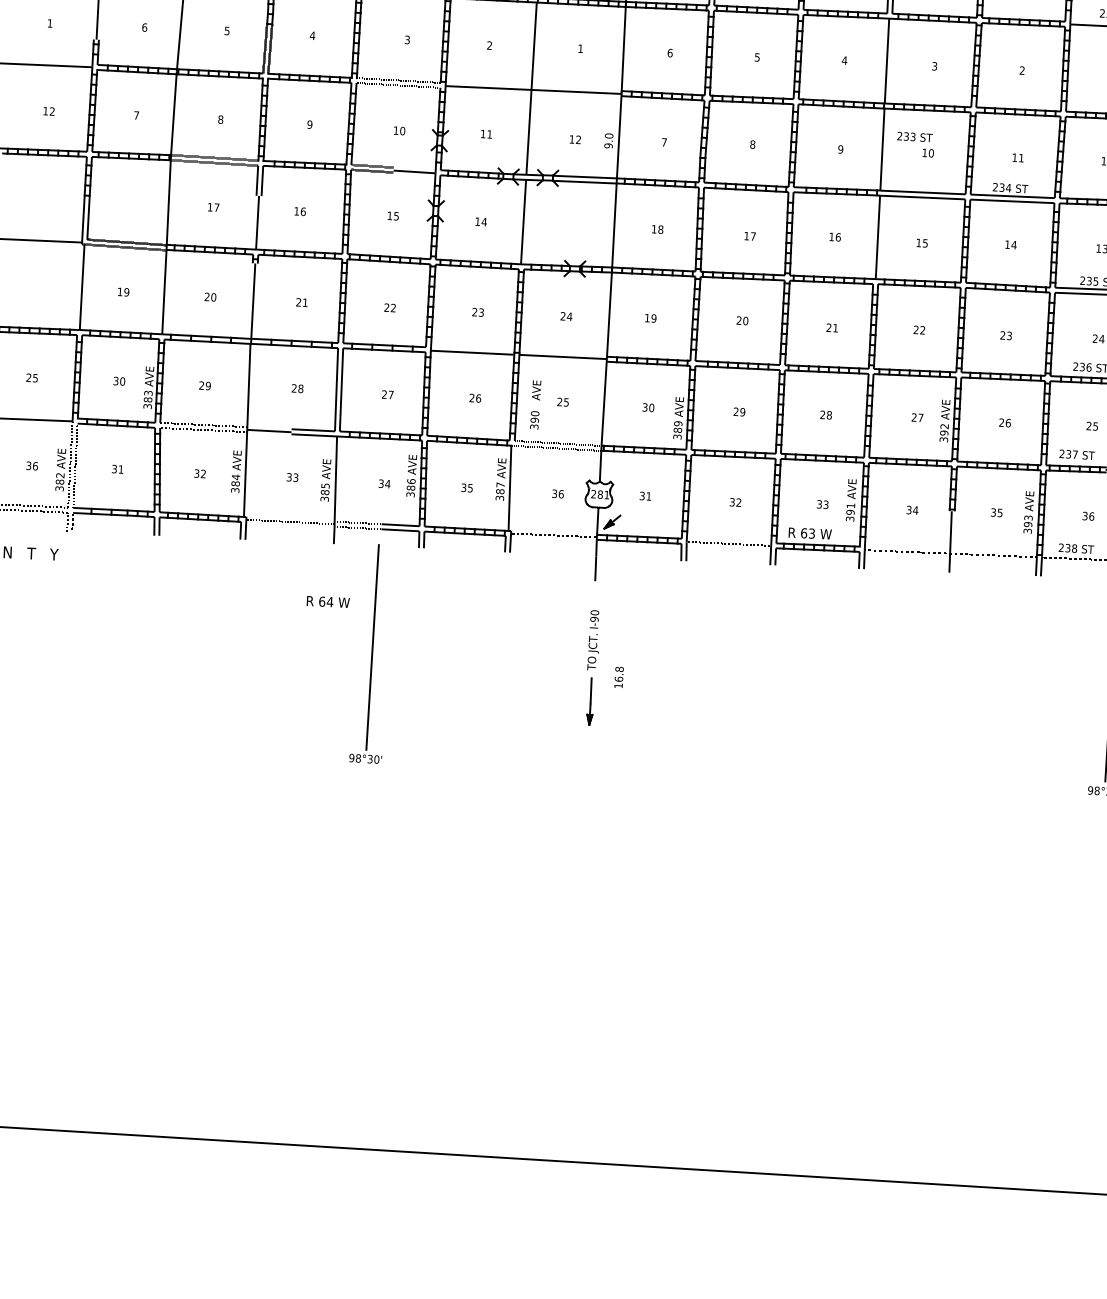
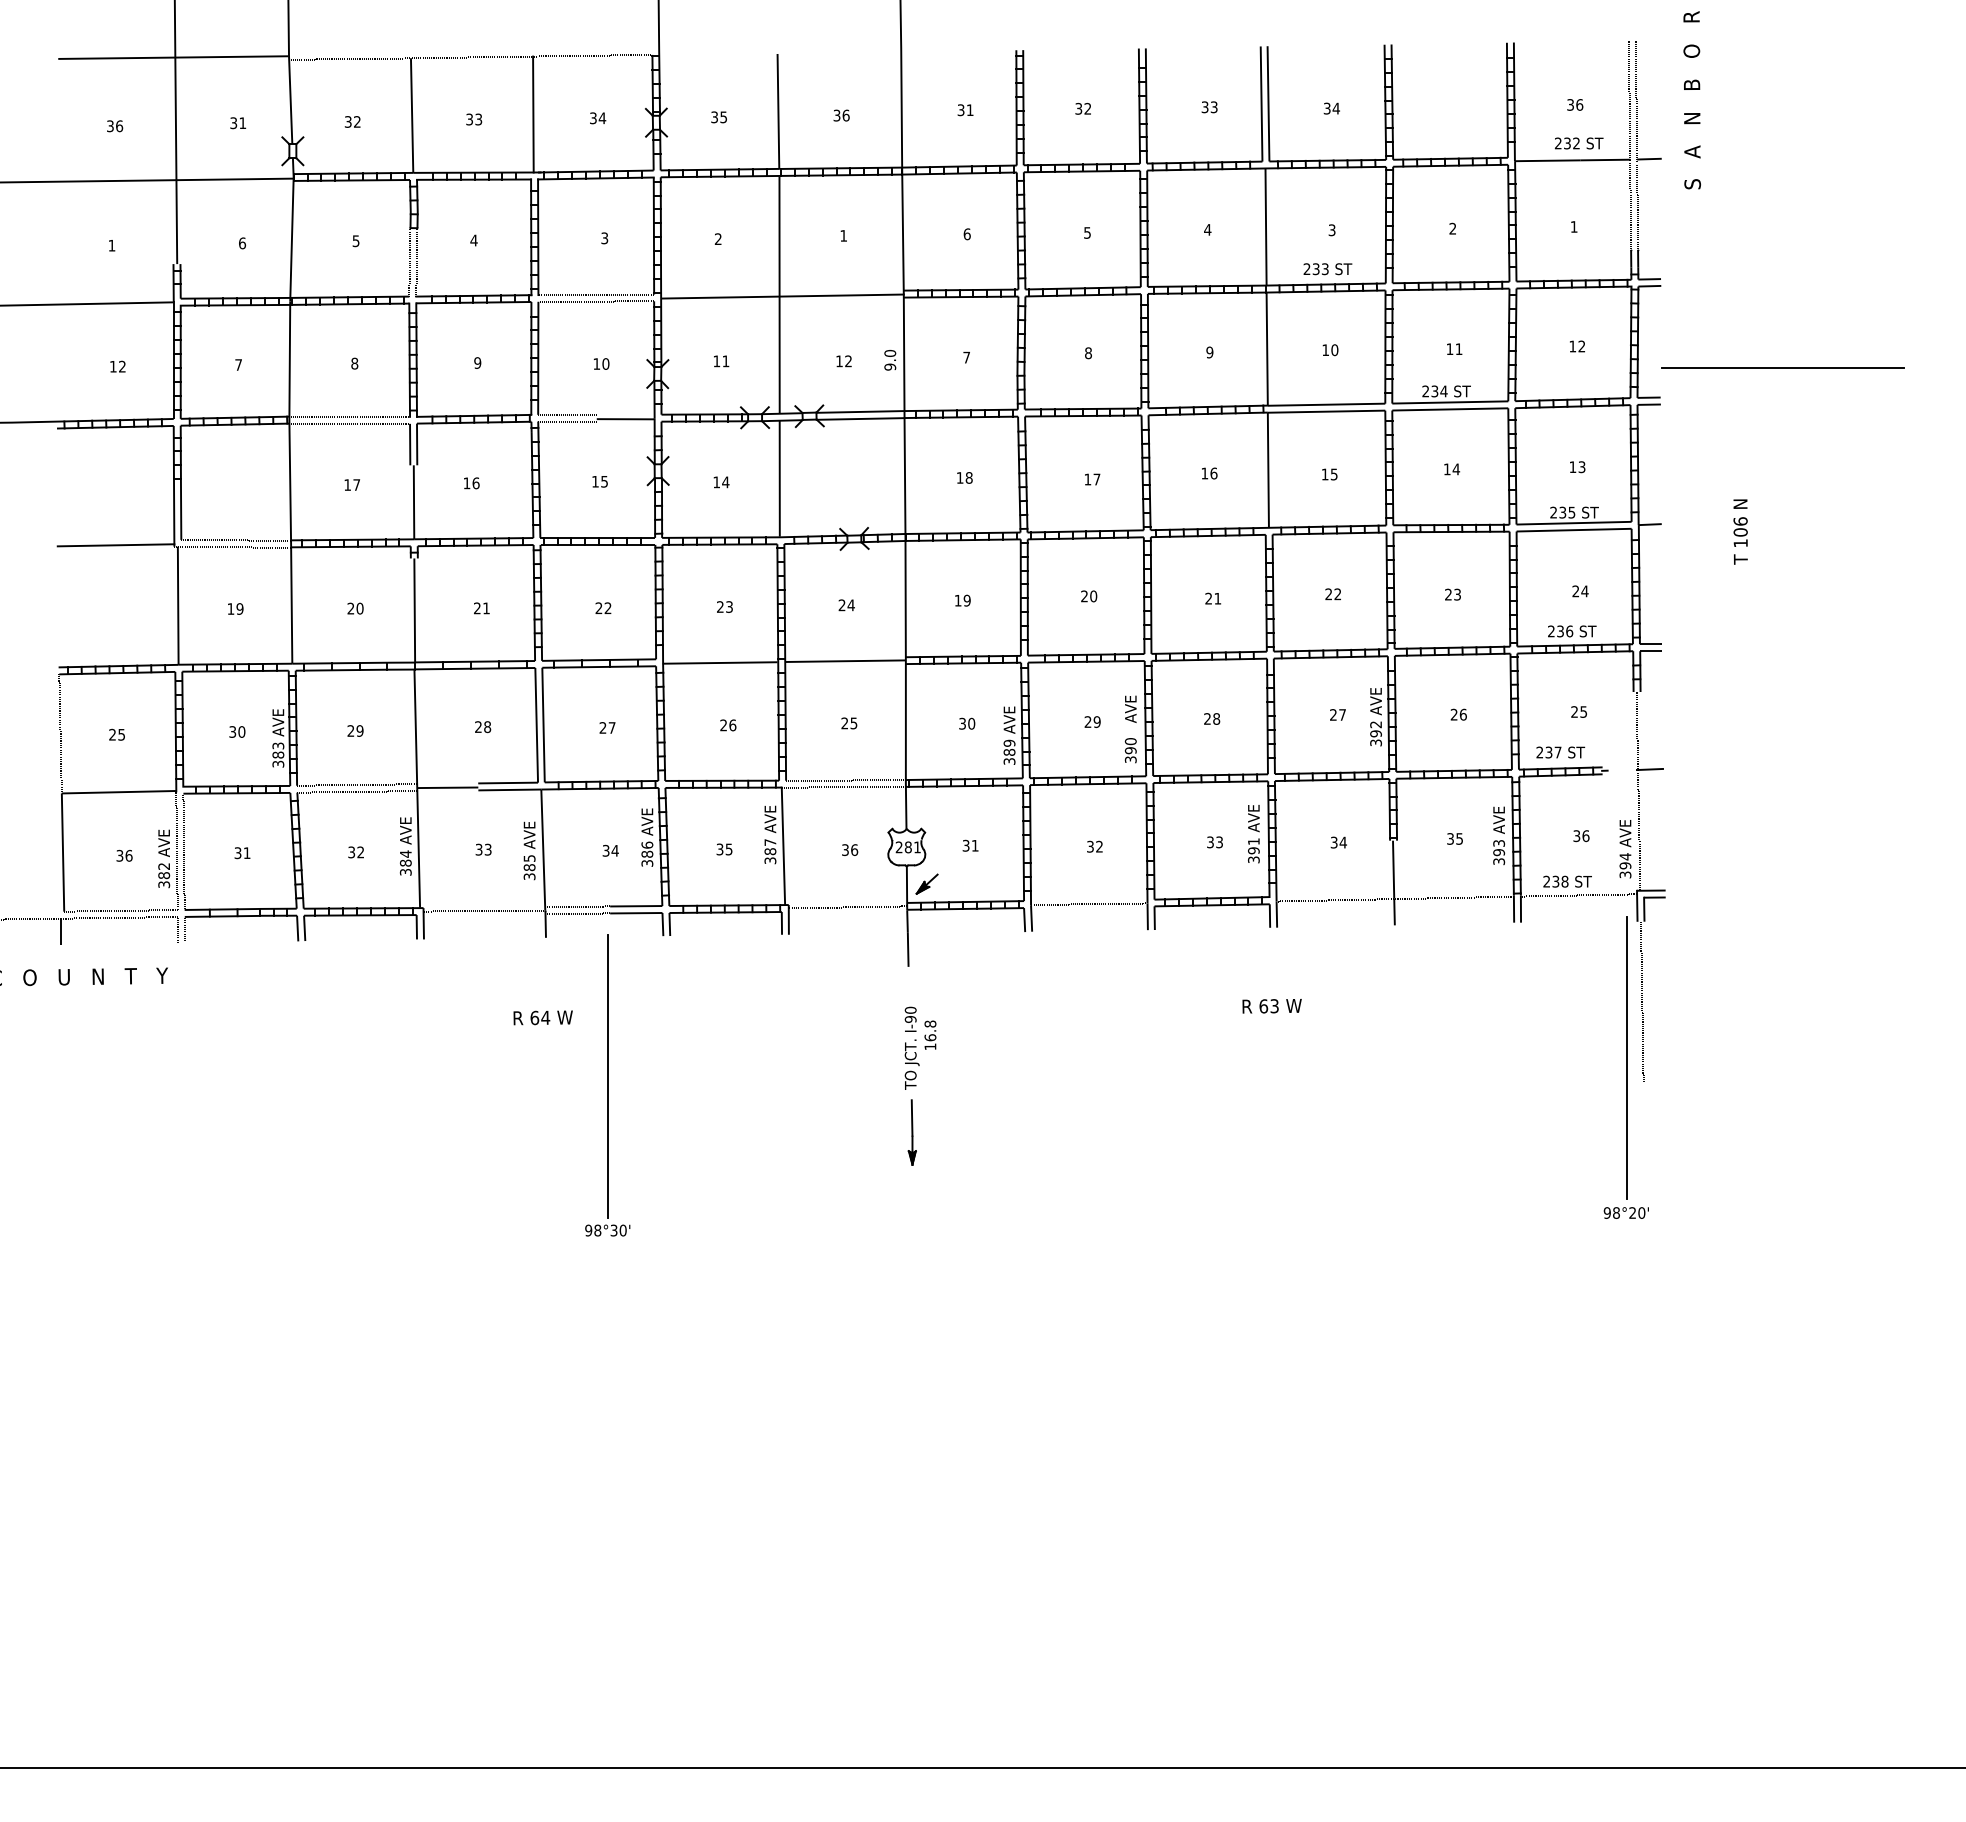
text: (914, 137) -> (1327, 269), moved
text: (535, 404) -> (1130, 729), moved
text: (809, 533) -> (1271, 1006), moved
text: (619, 676) -> (930, 1034), moved

